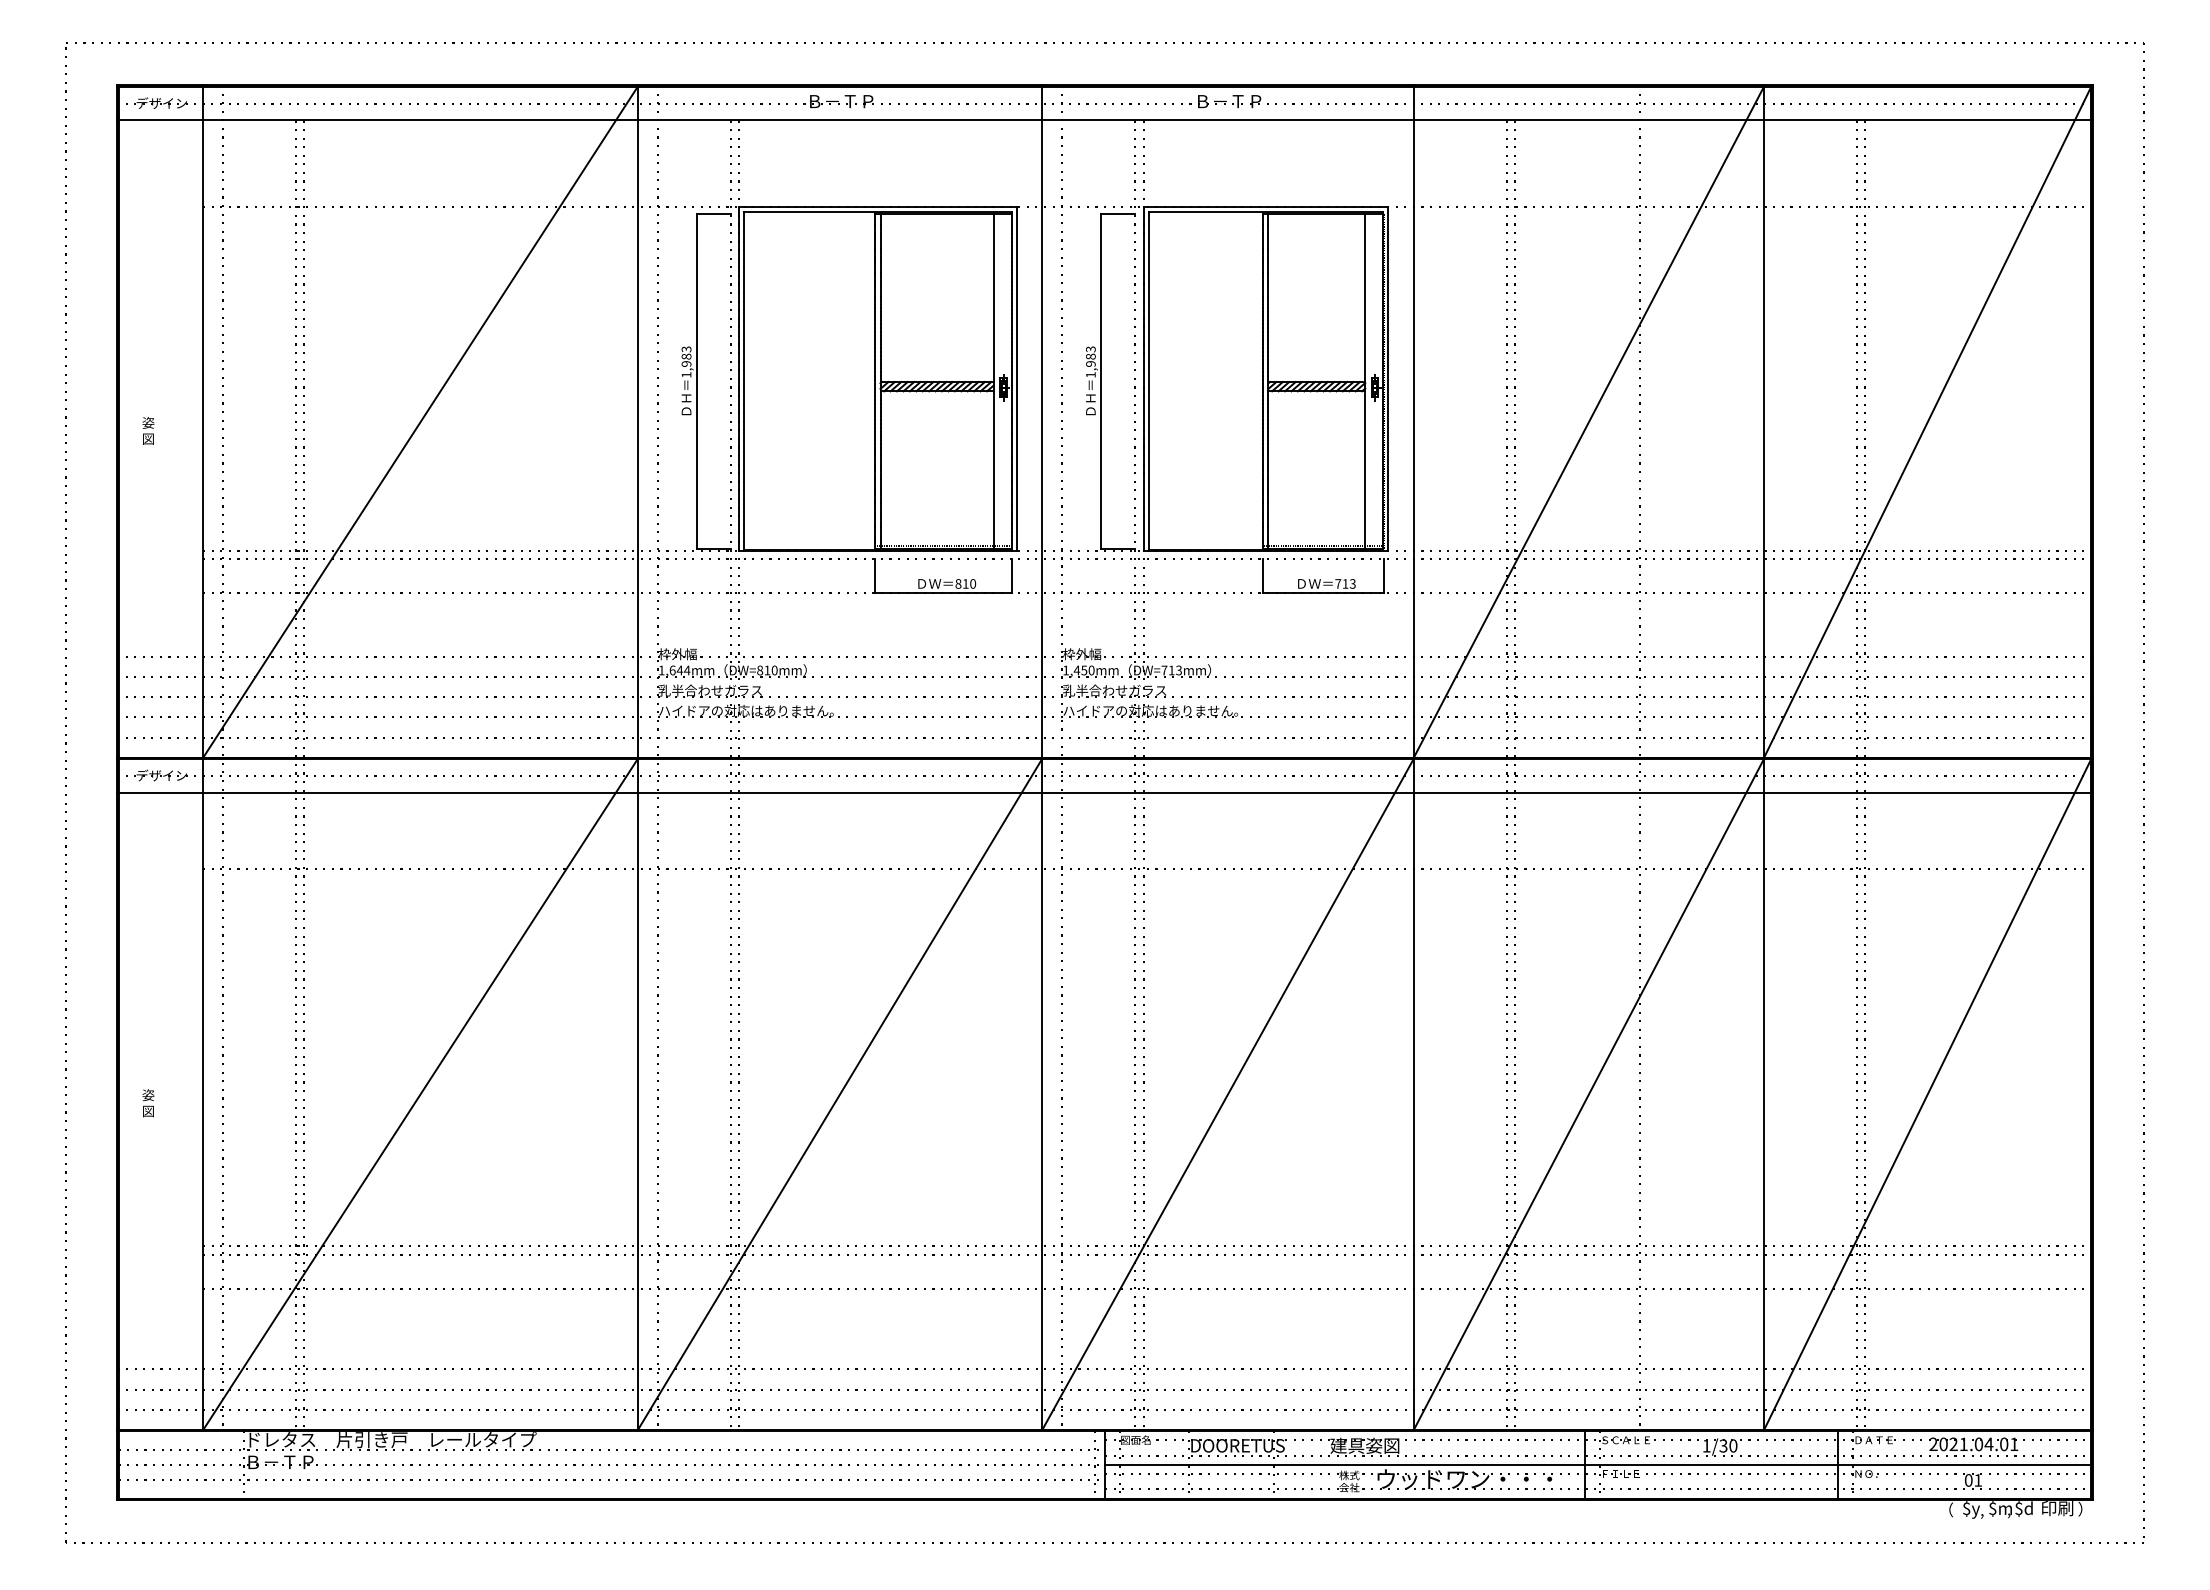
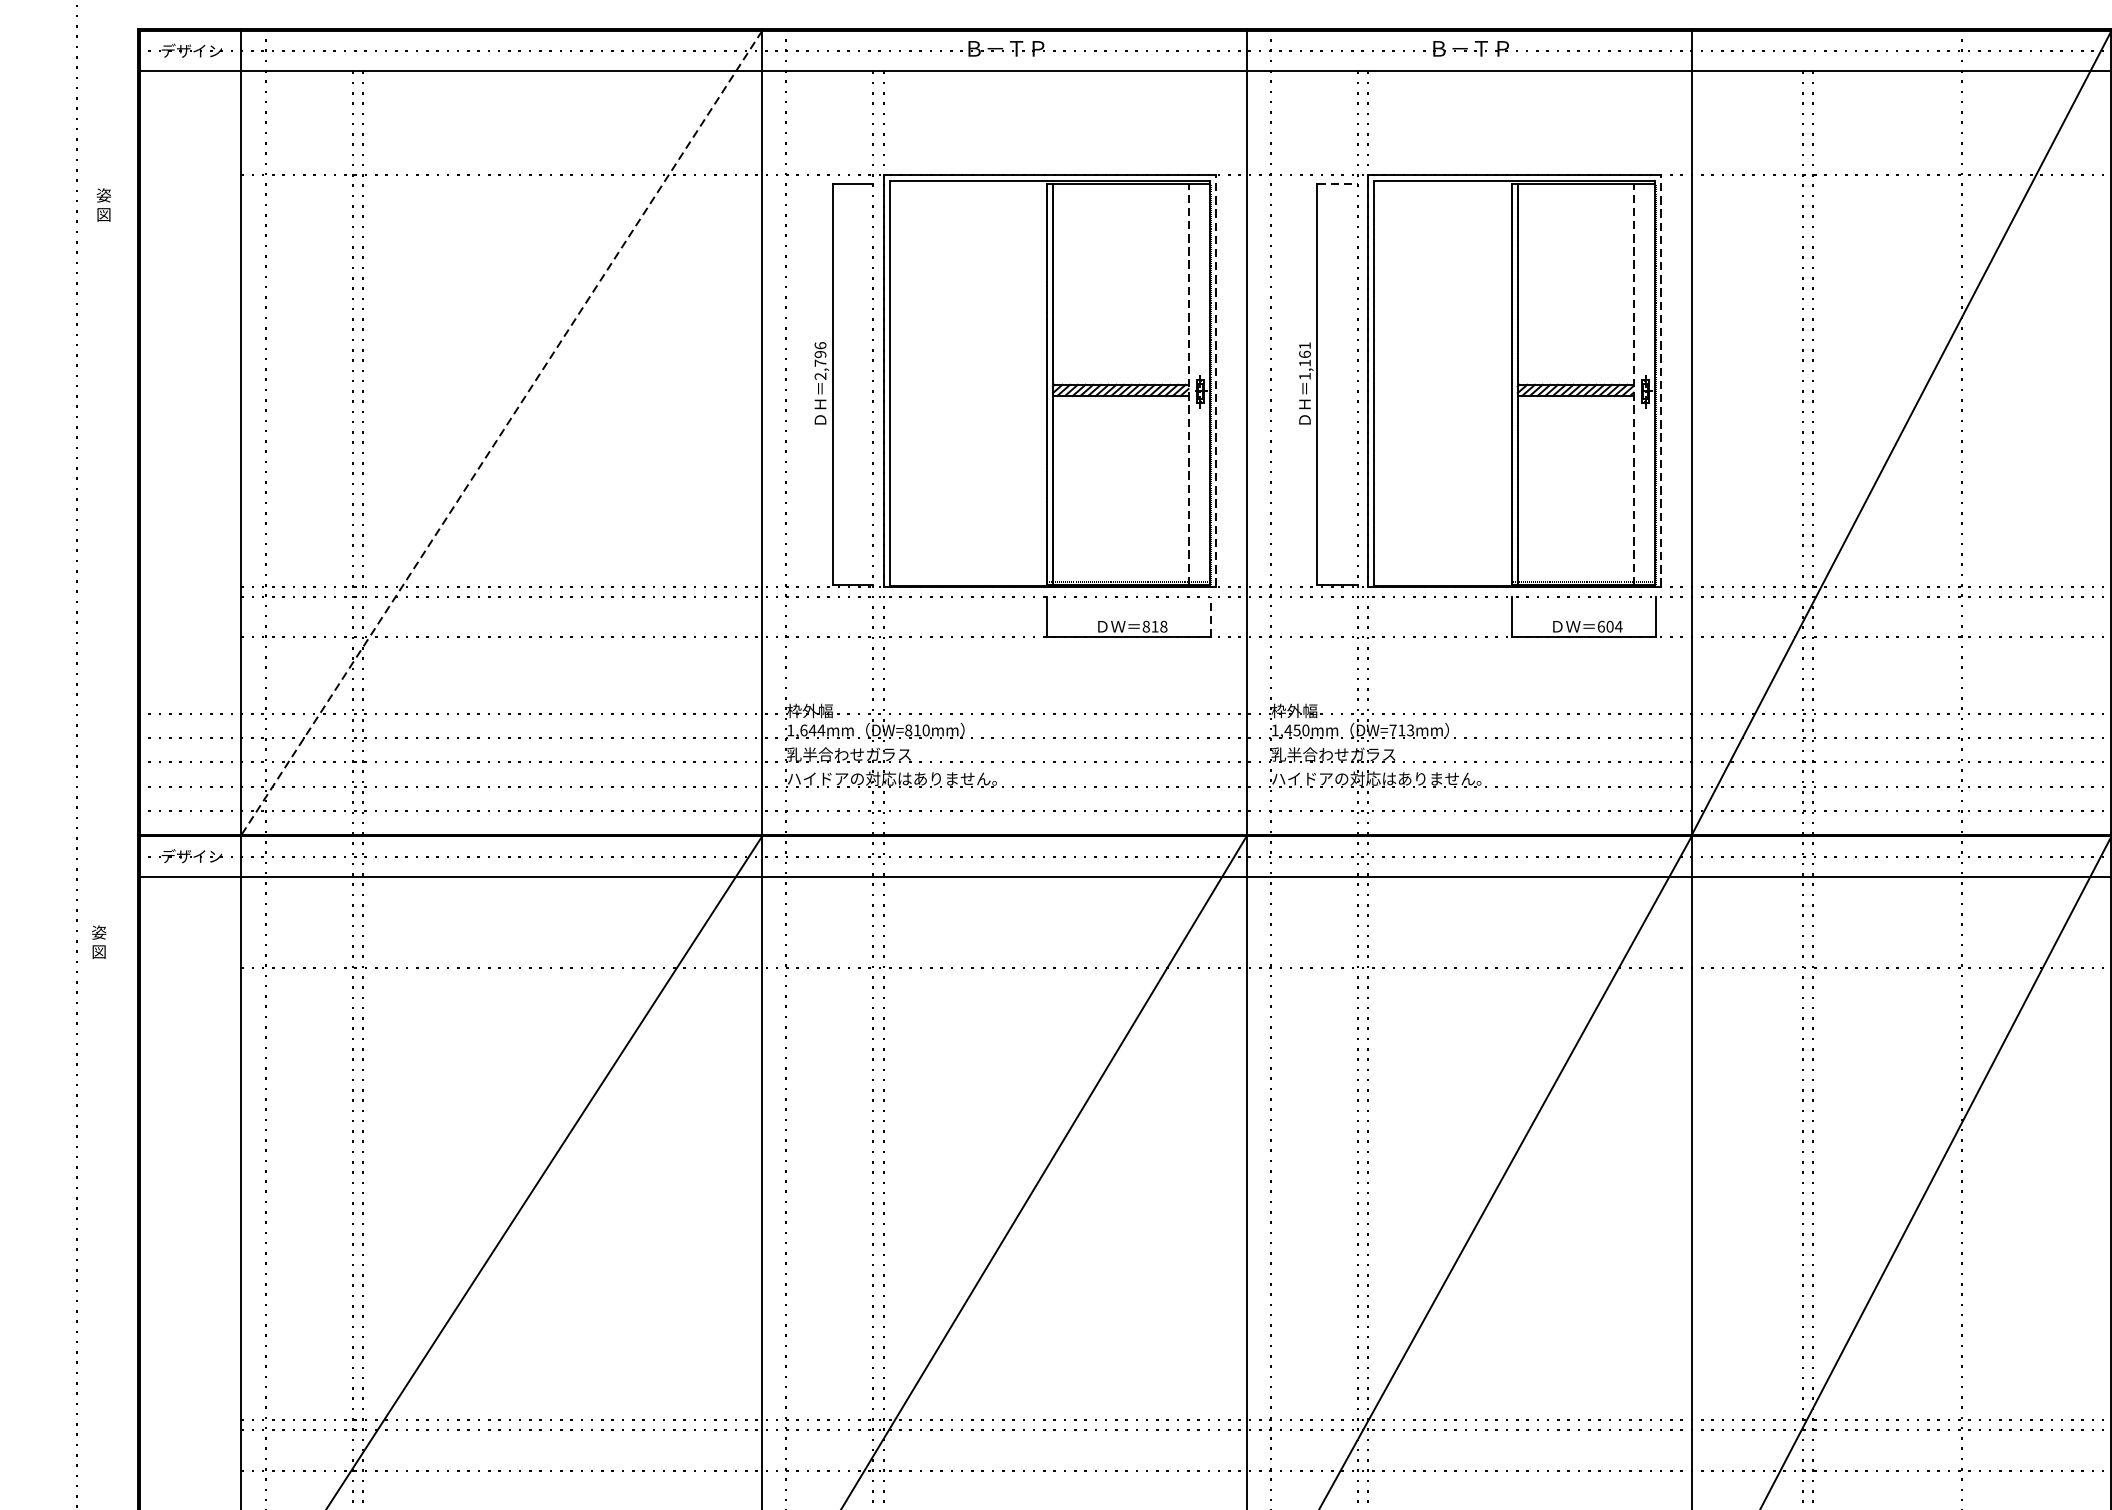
line: (1118, 214) -> (1338, 184), solid -> dashed
text: (1090, 356) -> (1304, 354), 1,983 -> 1,161
text: (686, 361) -> (820, 360), 1,983 -> 2,796
line: (1016, 378) -> (1215, 380), solid -> dashed
line: (1388, 378) -> (1661, 380), solid -> dashed
line: (993, 381) -> (1188, 384), solid -> dashed
line: (1365, 381) -> (1633, 384), solid -> dashed
line: (420, 422) -> (501, 433), solid -> dashed
text: (148, 430) -> (104, 204), moved
line: (1012, 575) -> (1211, 616), solid -> dashed
text: (973, 583) -> (1164, 626), 810 -> 818
text: (1345, 583) -> (1610, 626), 713 -> 604
text: (148, 1103) -> (99, 942), moved

